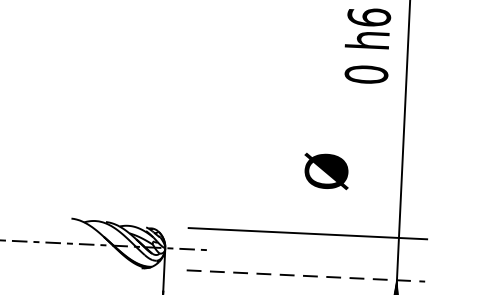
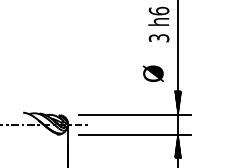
text: (365, 75) -> (158, 38), 0 -> 3
text: (324, 170) -> (152, 73), moved
hatch: (401, 212) -> (178, 102), added
line: (306, 275) -> (135, 134), dashed -> solid

